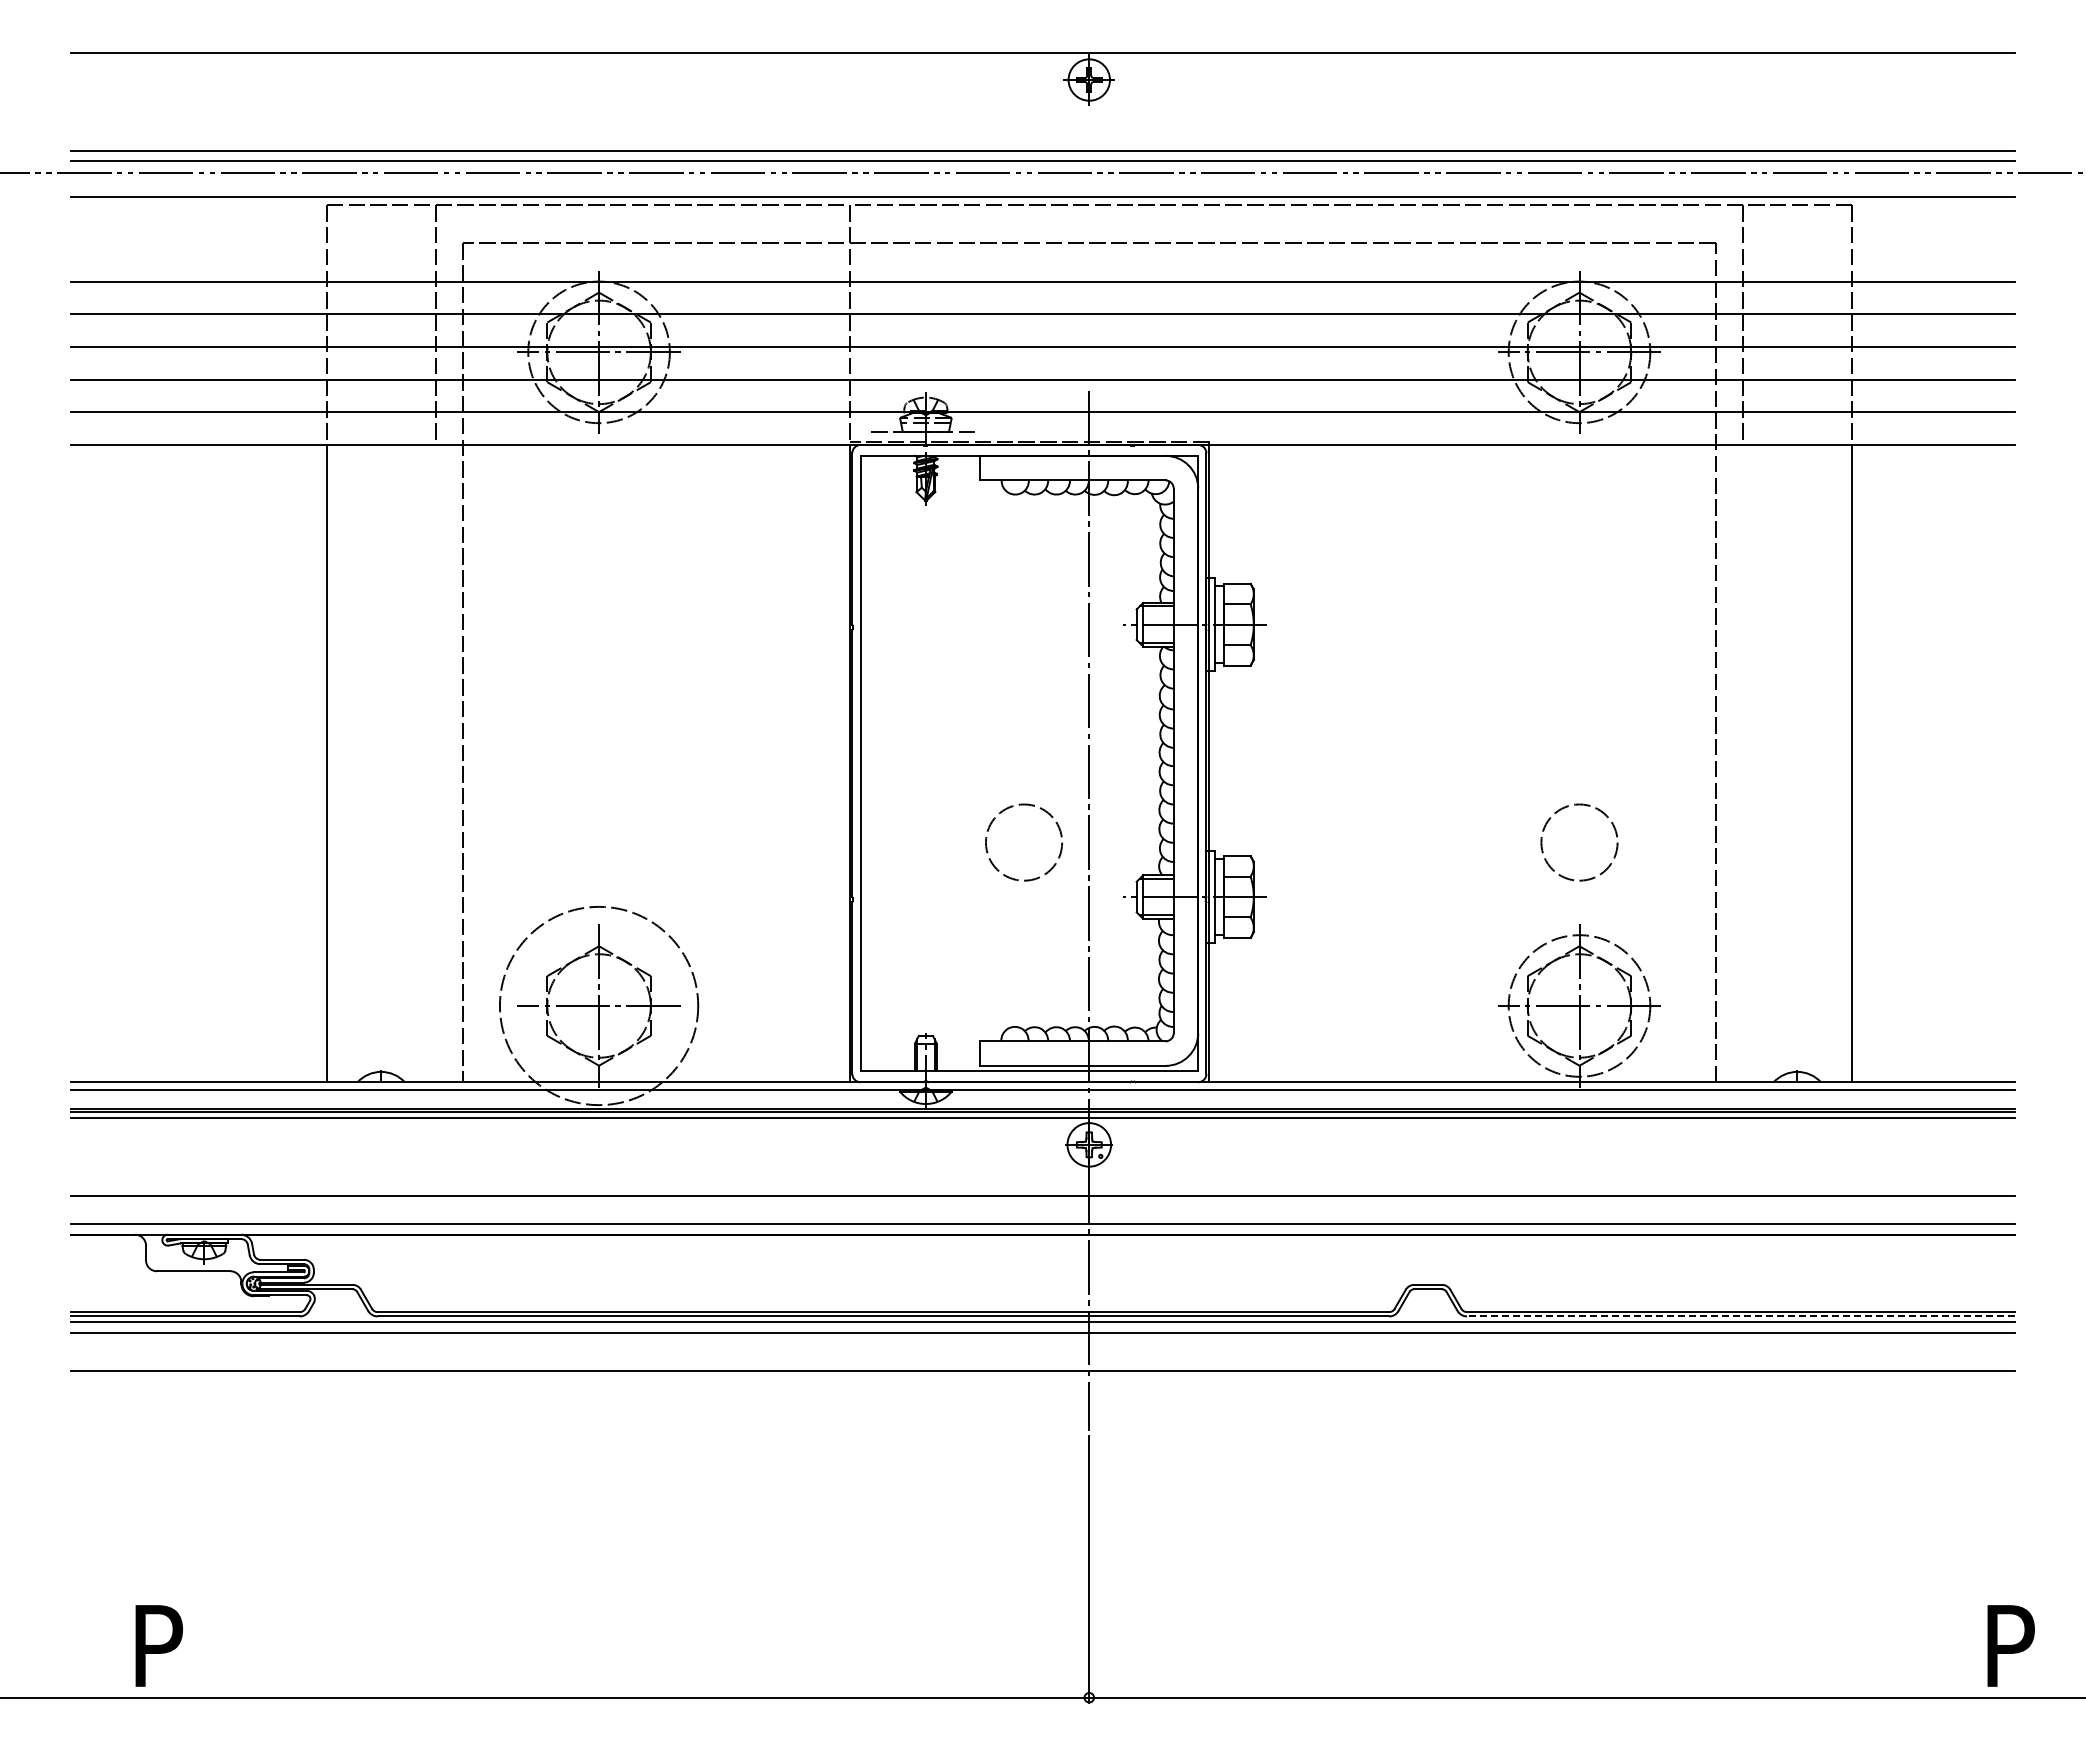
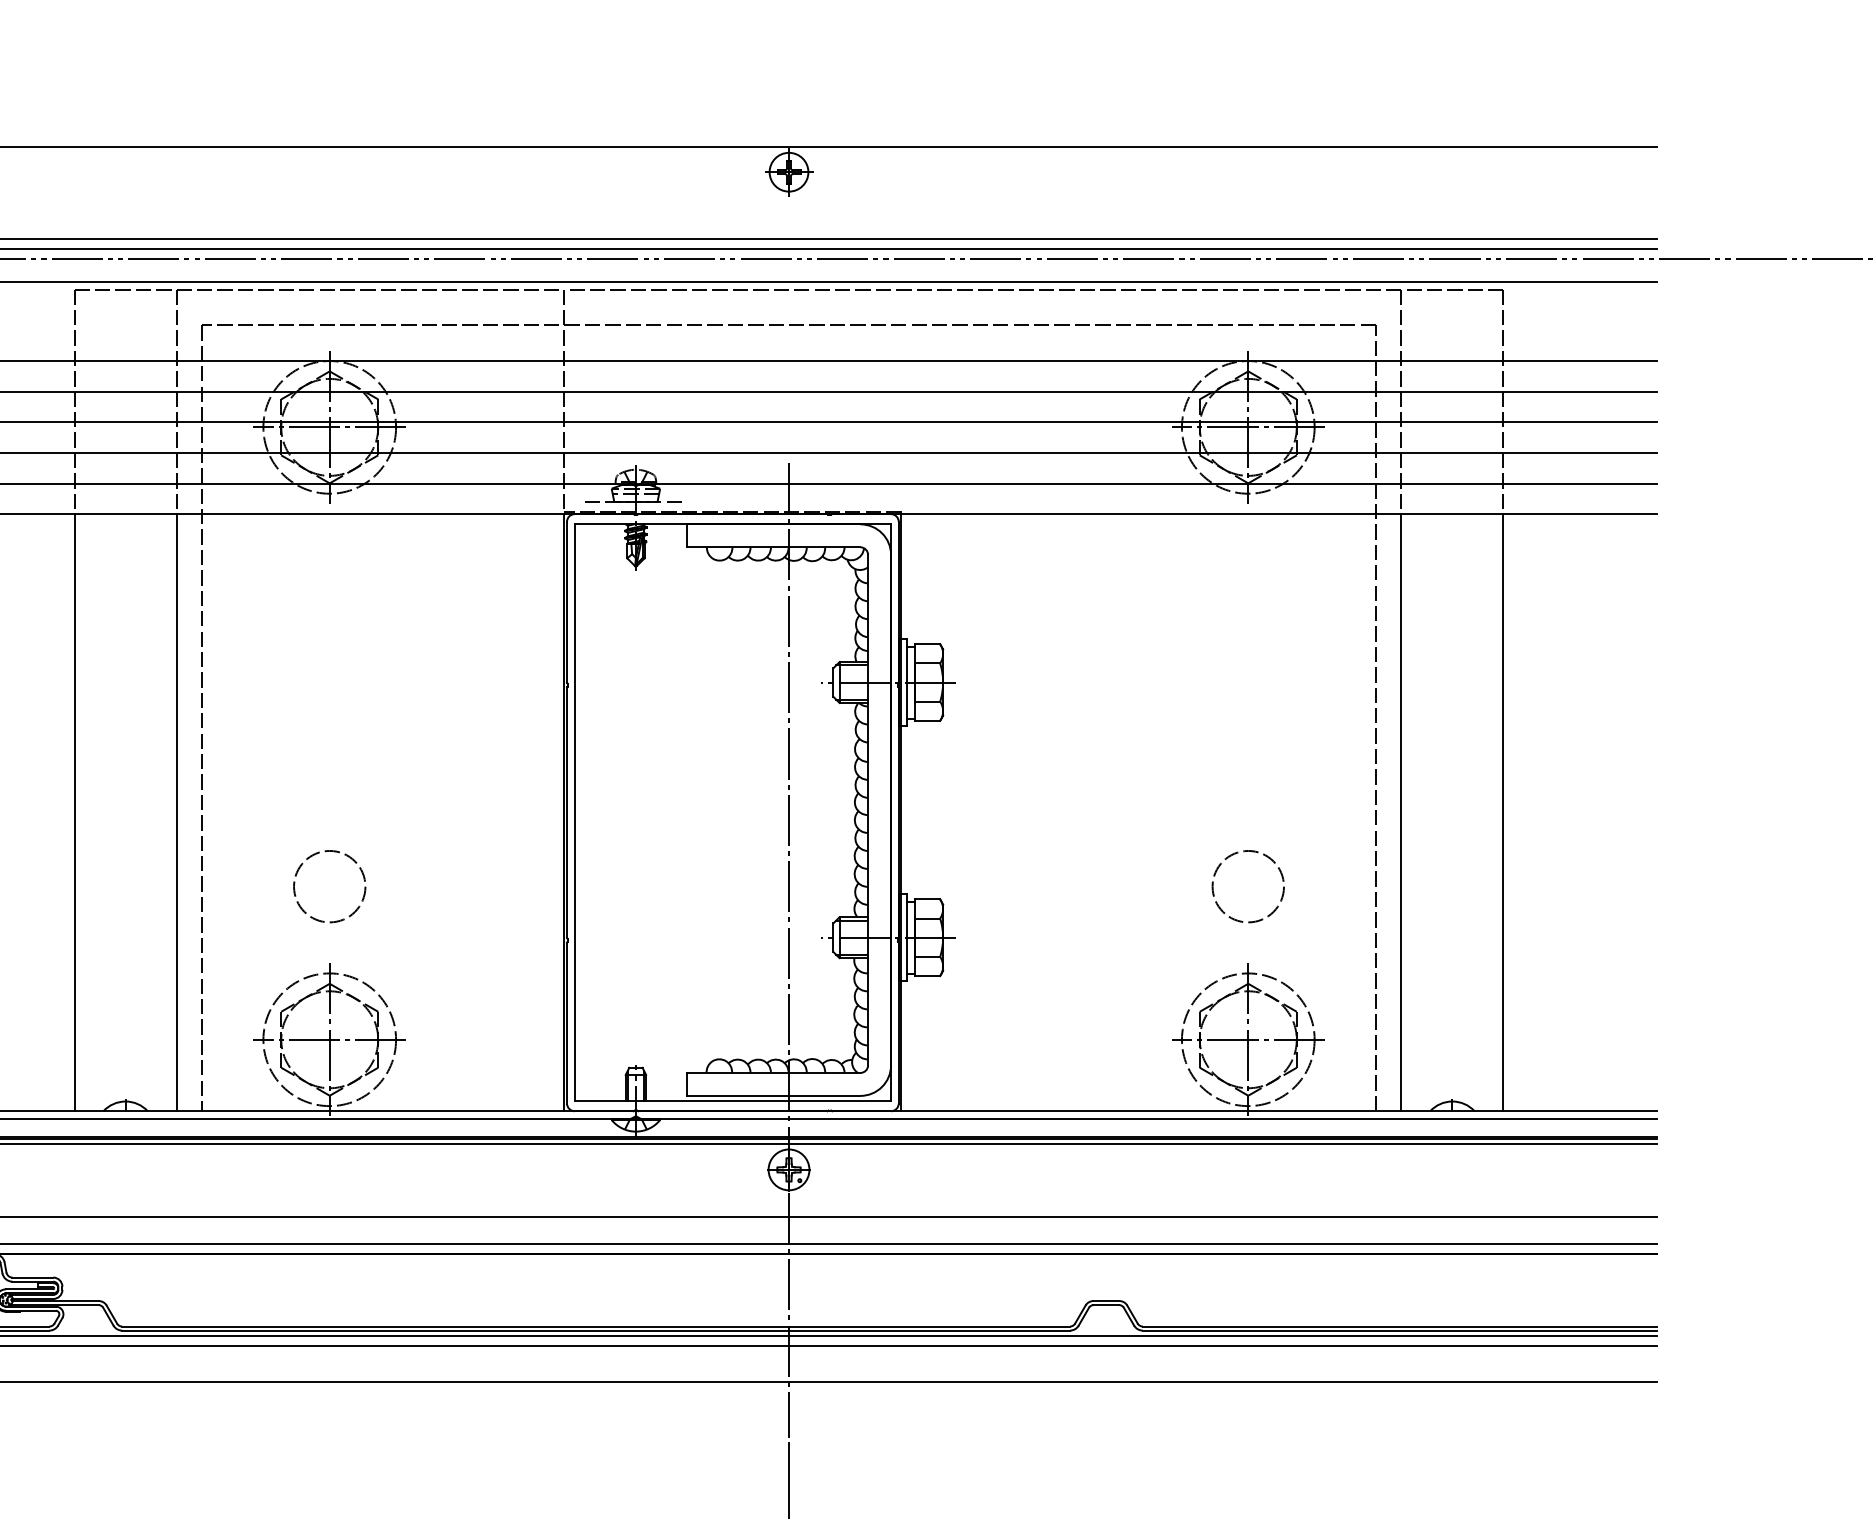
line: (435, 763) -> (176, 812), added
line: (1742, 763) -> (1401, 812), added
circle: (1024, 842) -> (330, 886), moved
circle: (598, 1005) -> (329, 1039), size x0.71
line: (1740, 1316) -> (1399, 1330), dashed -> solid

